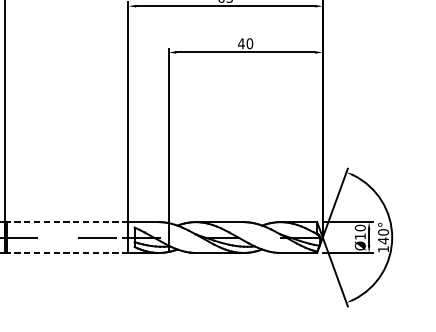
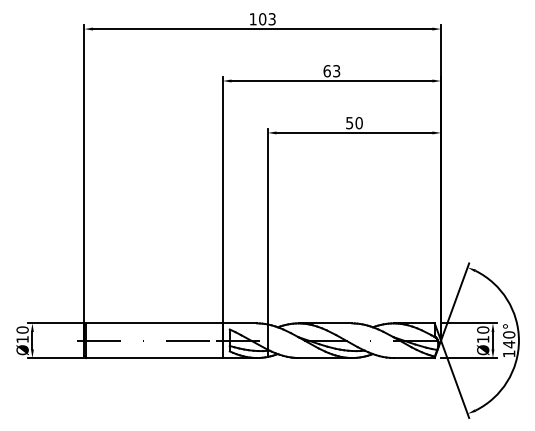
text: (241, 44) -> (349, 123), 40 -> 50
line: (66, 222) -> (153, 323), dashed -> solid
line: (66, 253) -> (153, 358), dashed -> solid

